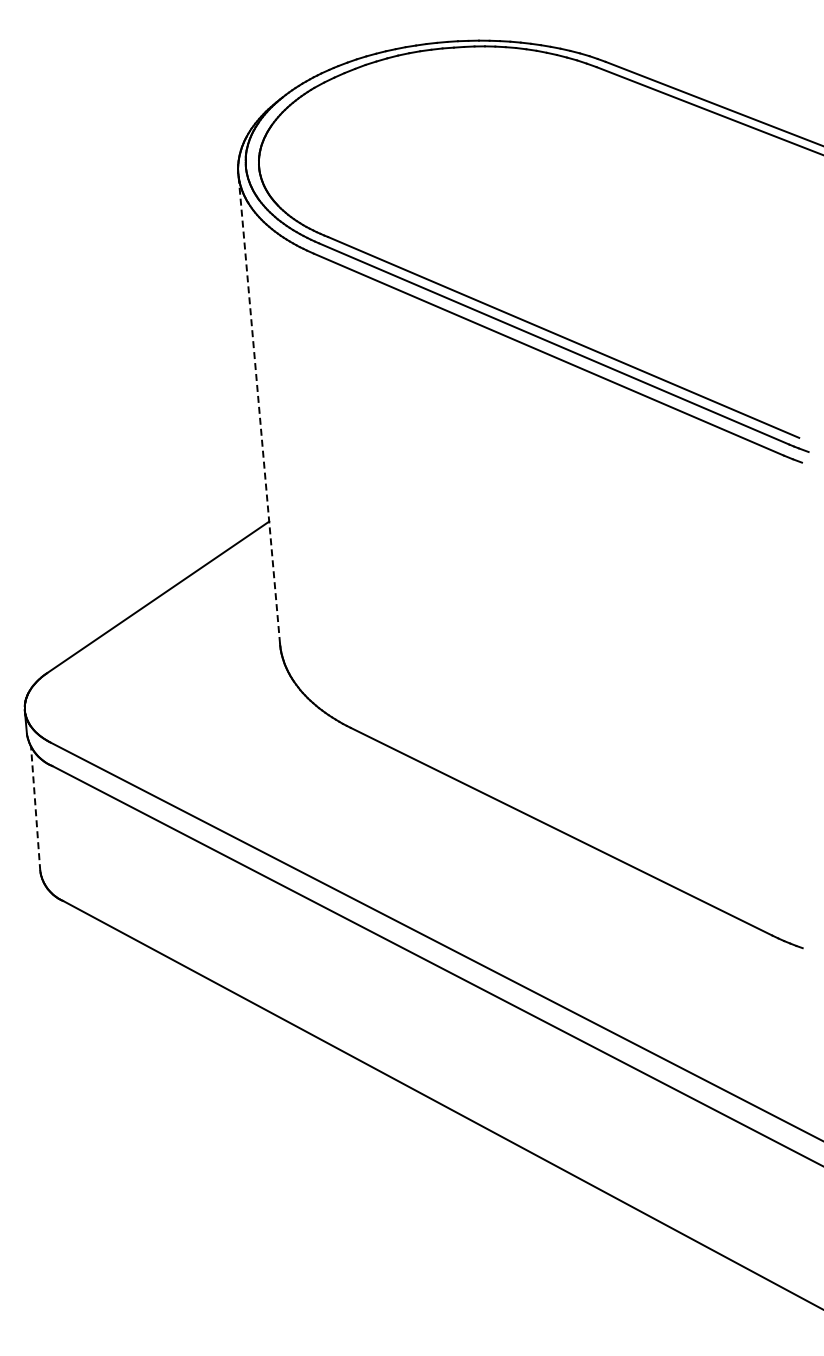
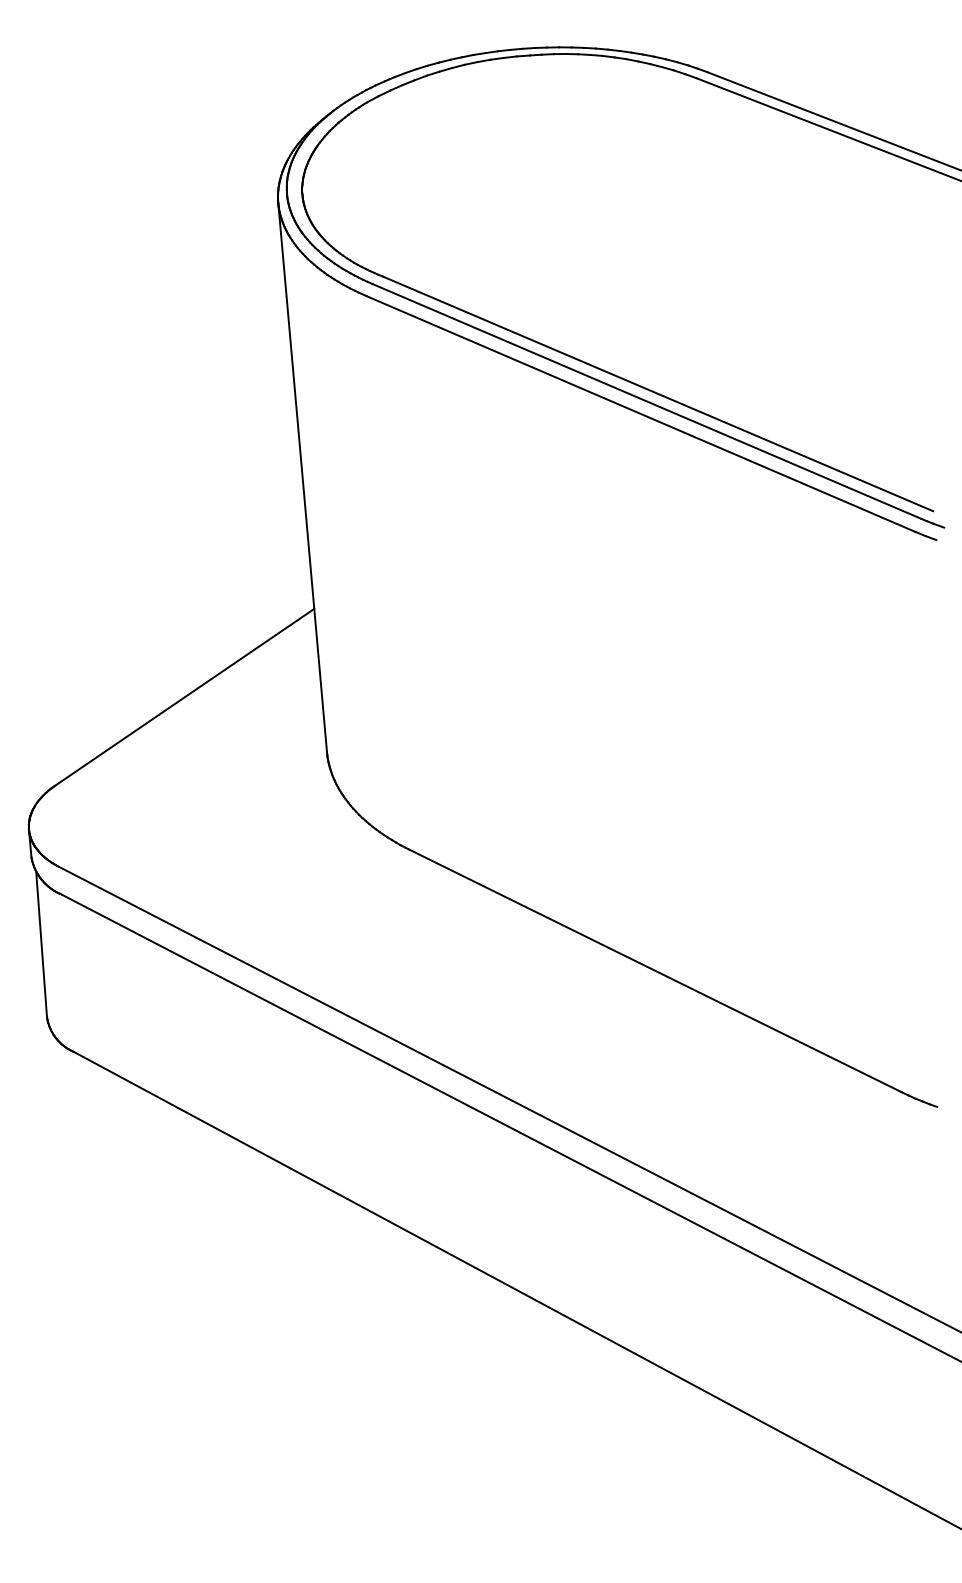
line: (259, 409) -> (302, 477), dashed -> solid
line: (35, 808) -> (41, 943), dashed -> solid

